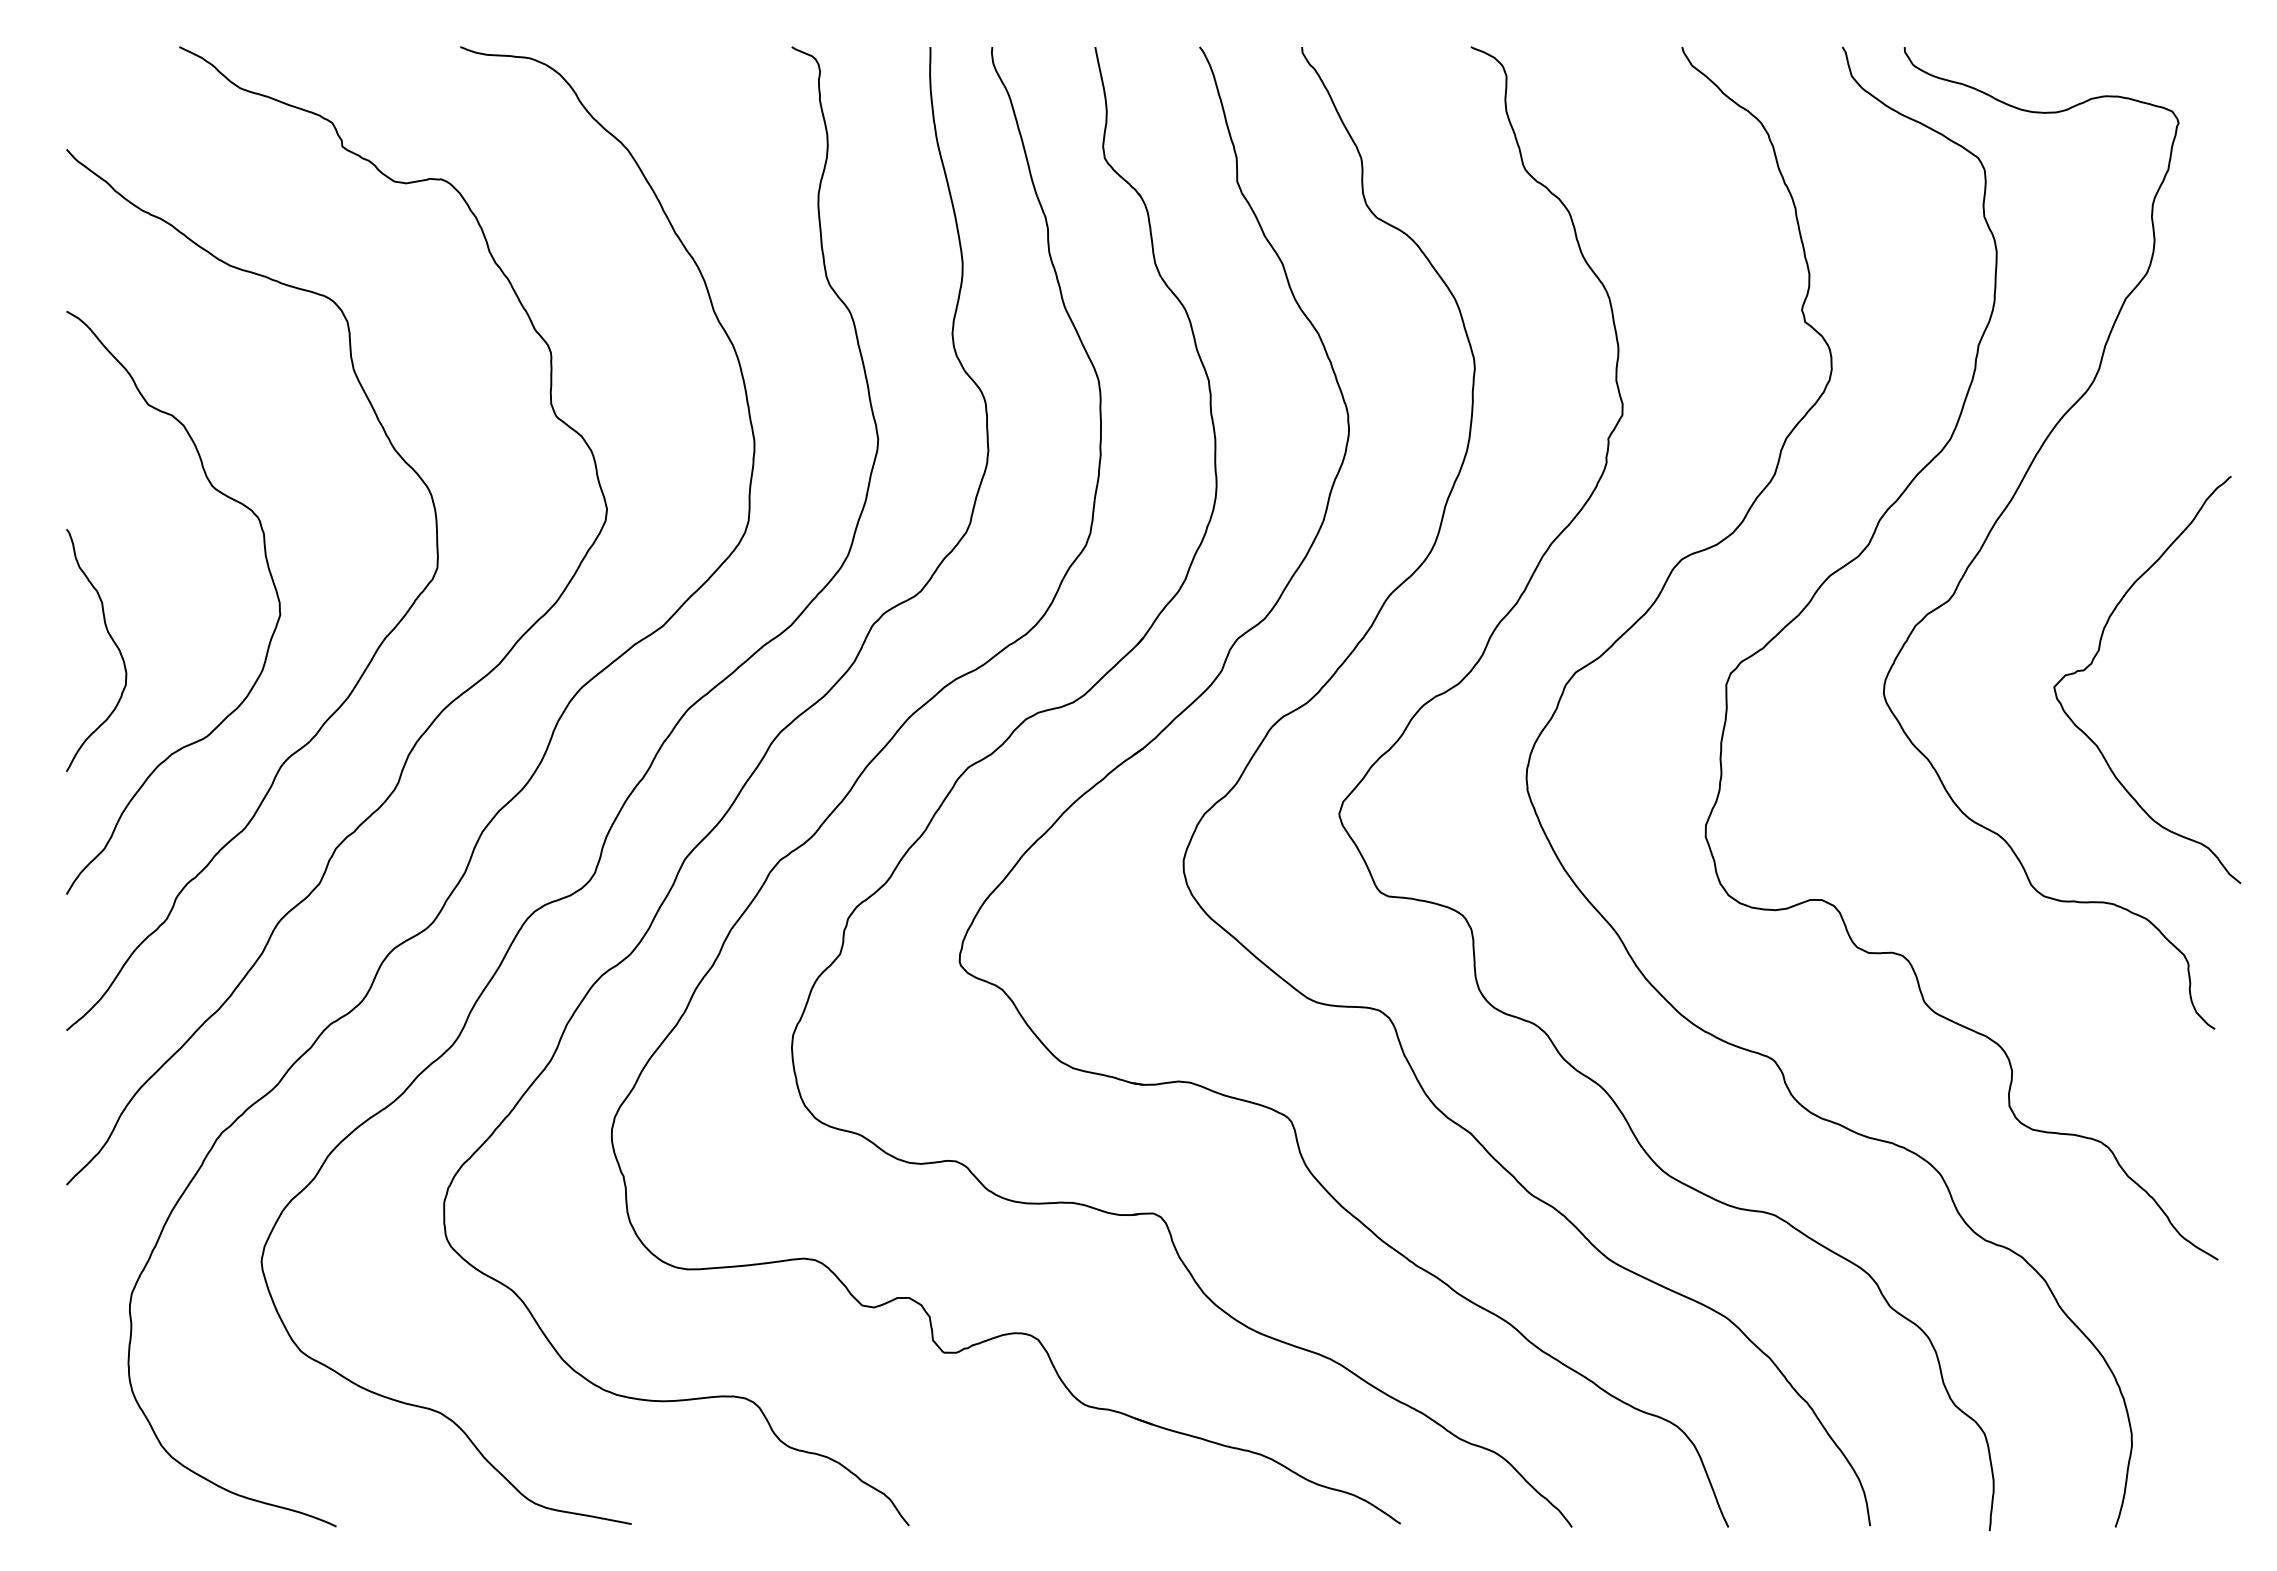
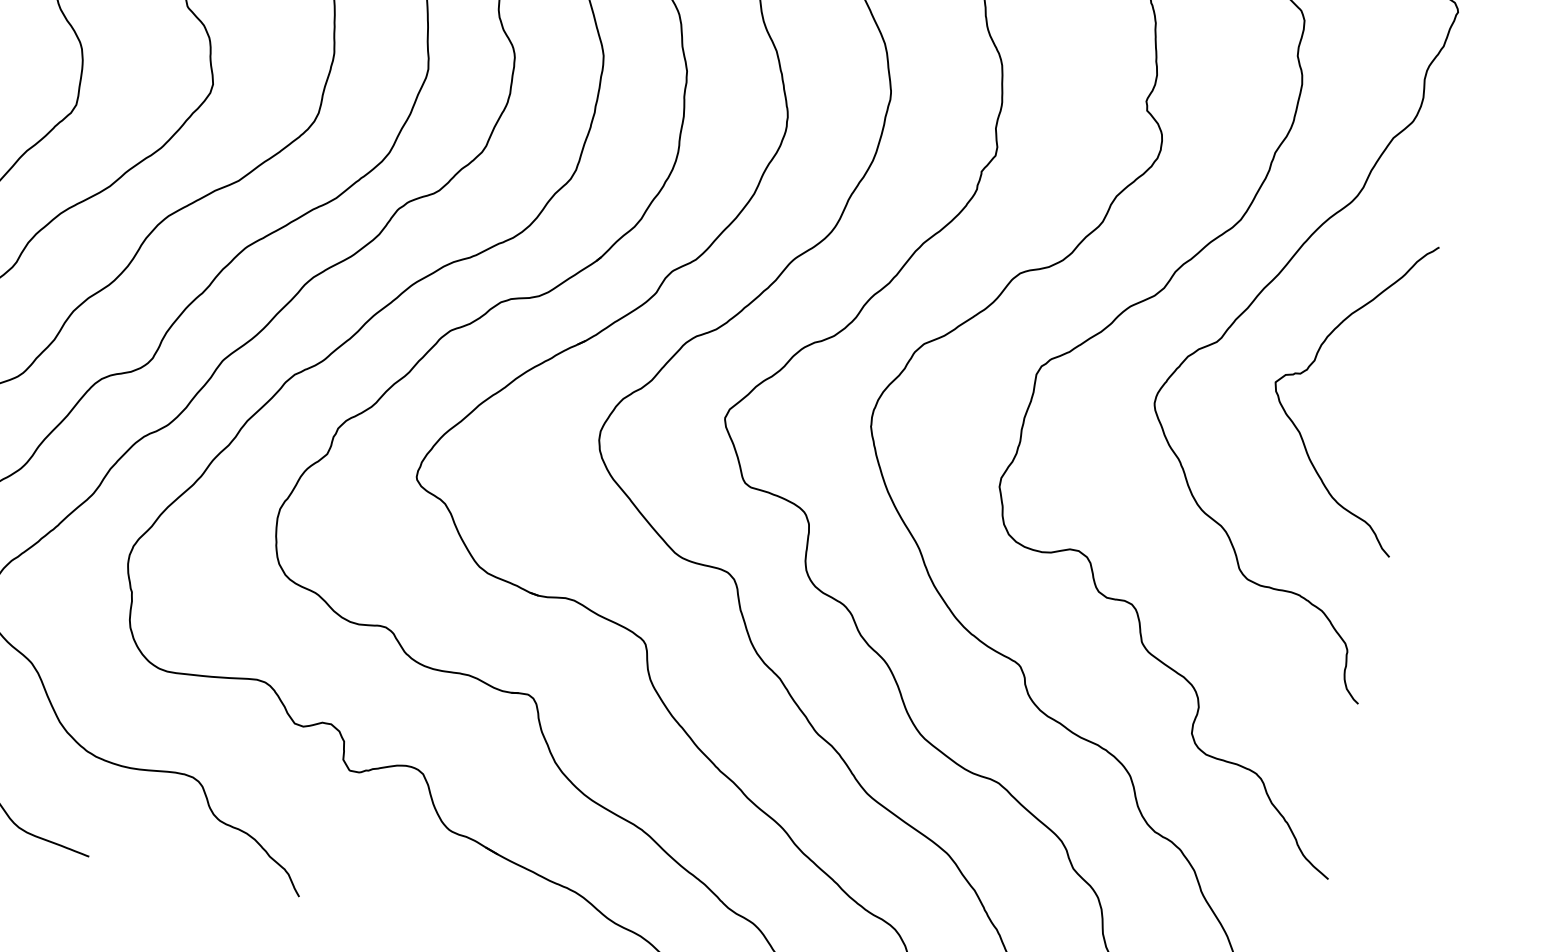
curve: (2099, 651) -> (1314, 361), moved

